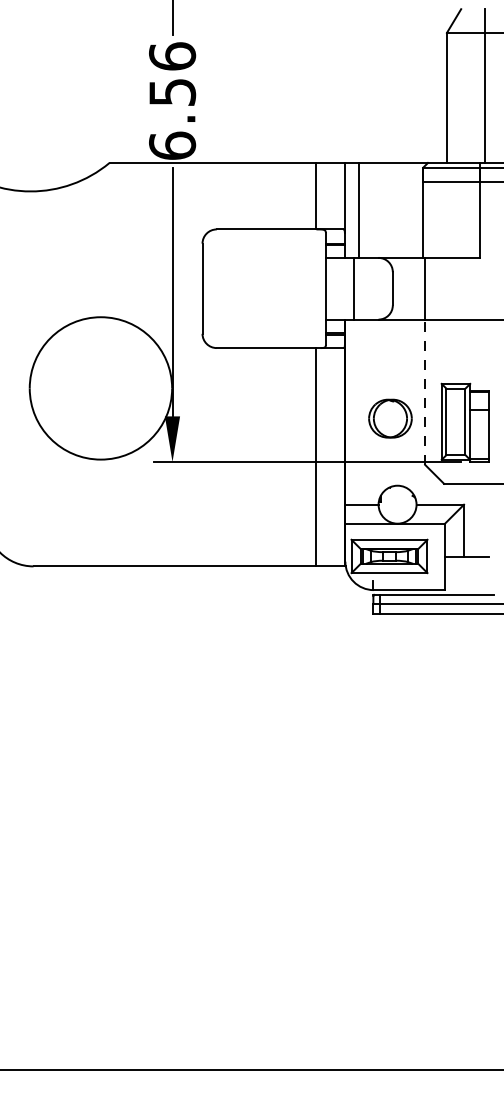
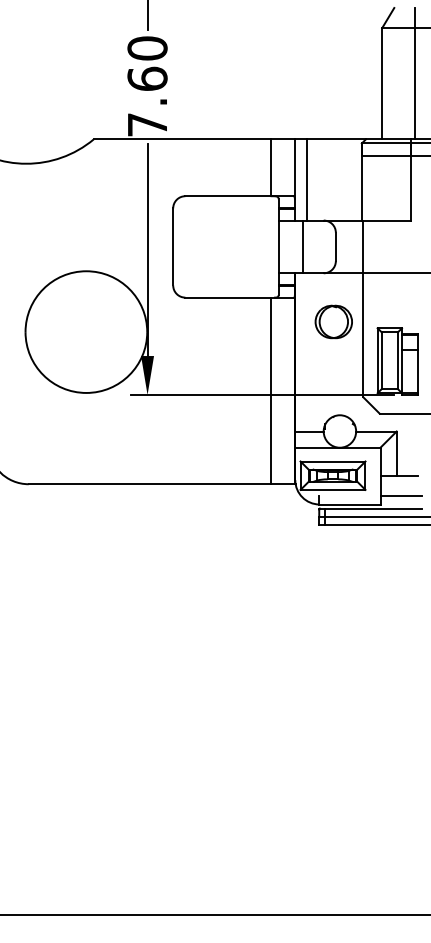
text: (172, 101) -> (147, 86), 6.56 -> 7.60
line: (425, 391) -> (363, 334), dashed -> solid
part: (390, 418) -> (333, 321), moved
line: (469, 580) -> (401, 496), added

